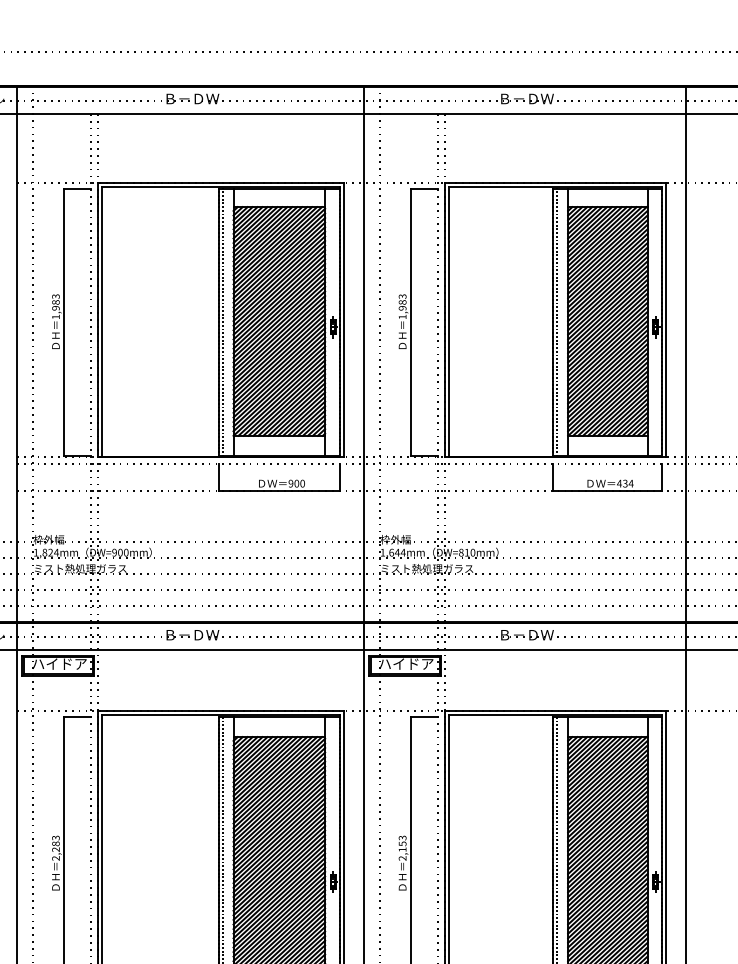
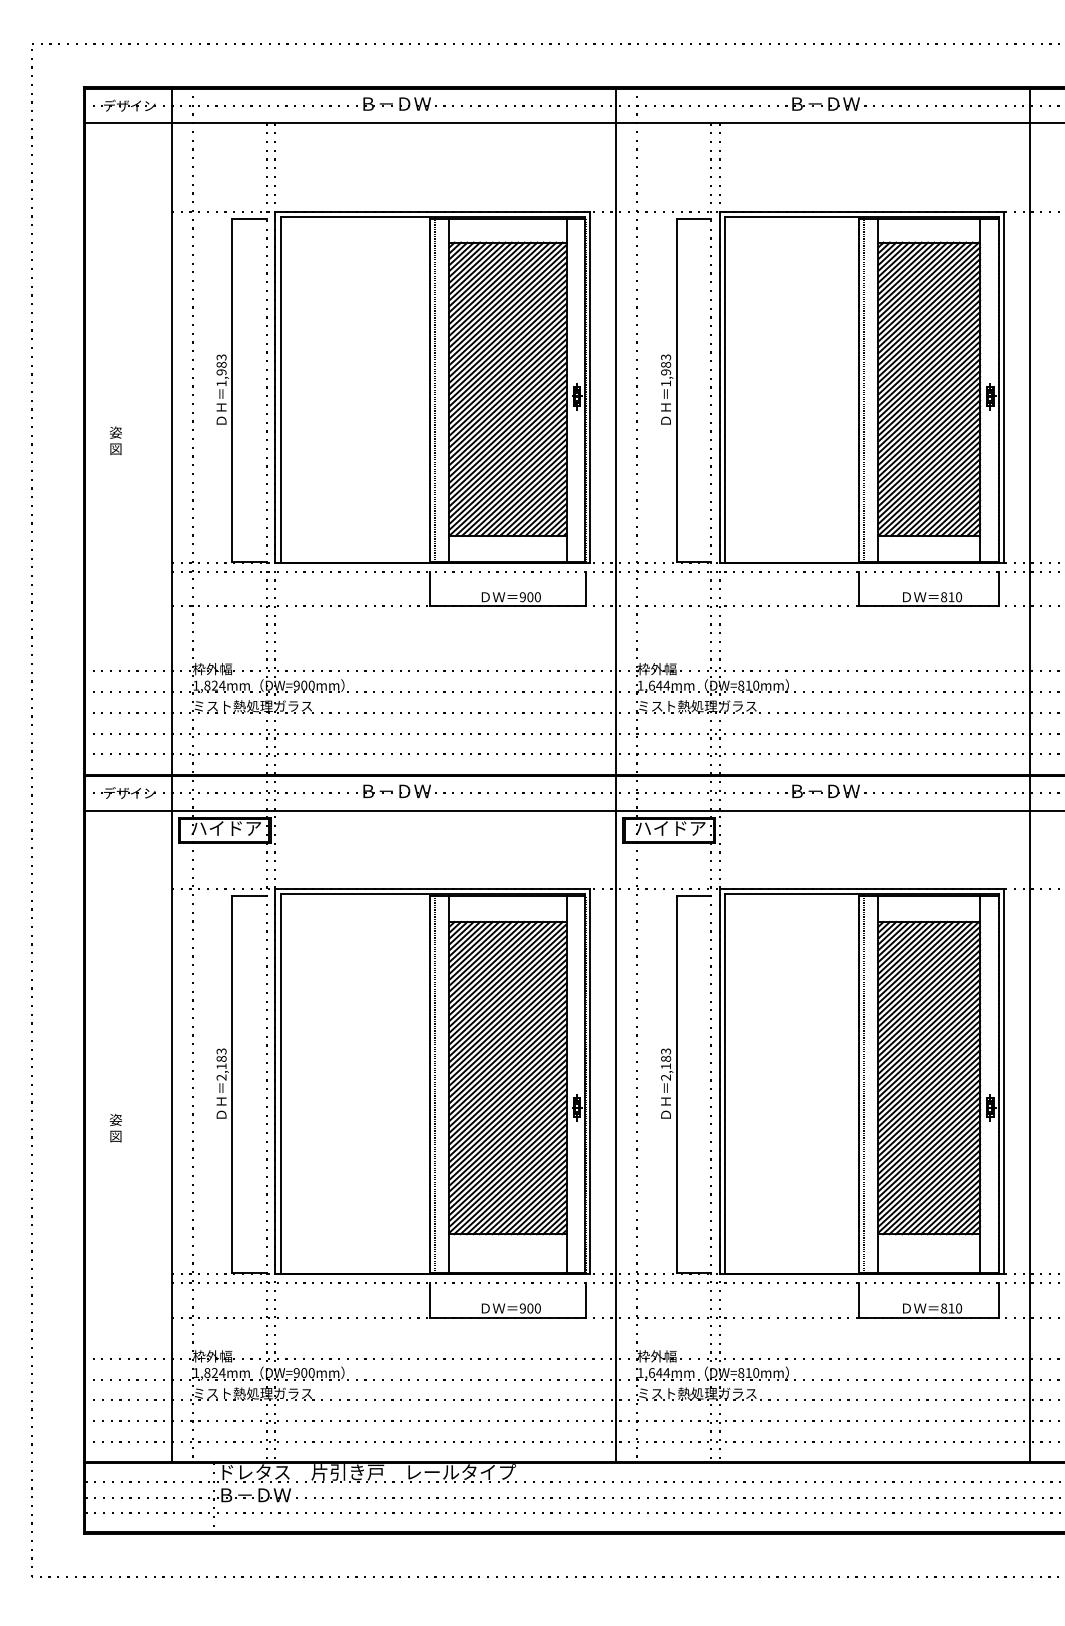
text: (625, 483) -> (951, 597), 434 -> 810
text: (402, 843) -> (665, 1058), 2,153 -> 2,183
text: (55, 849) -> (221, 1066), 2,283 -> 2,183

